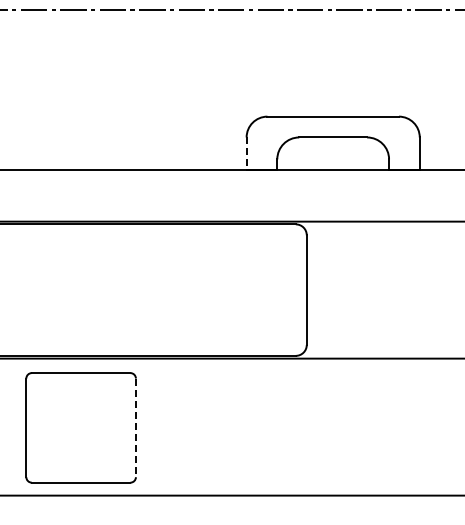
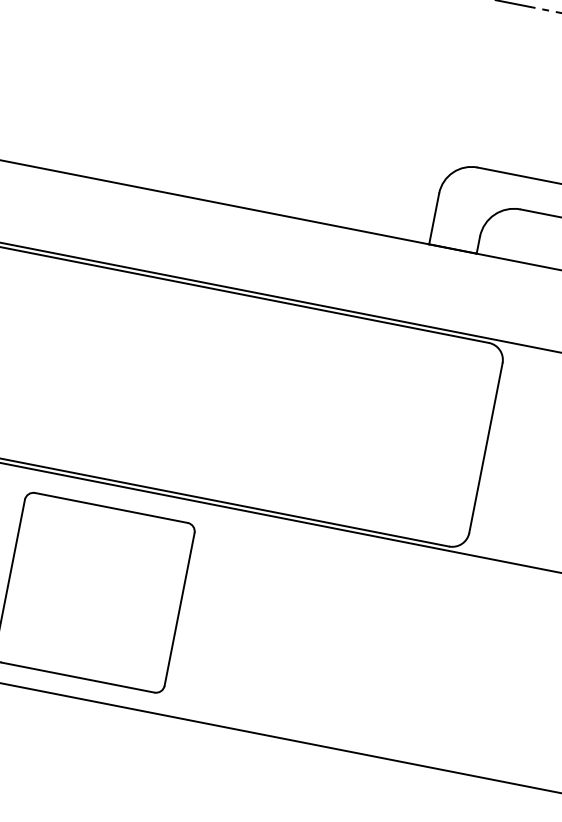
line: (246, 154) -> (433, 219), dashed -> solid
line: (135, 428) -> (178, 610), dashed -> solid

